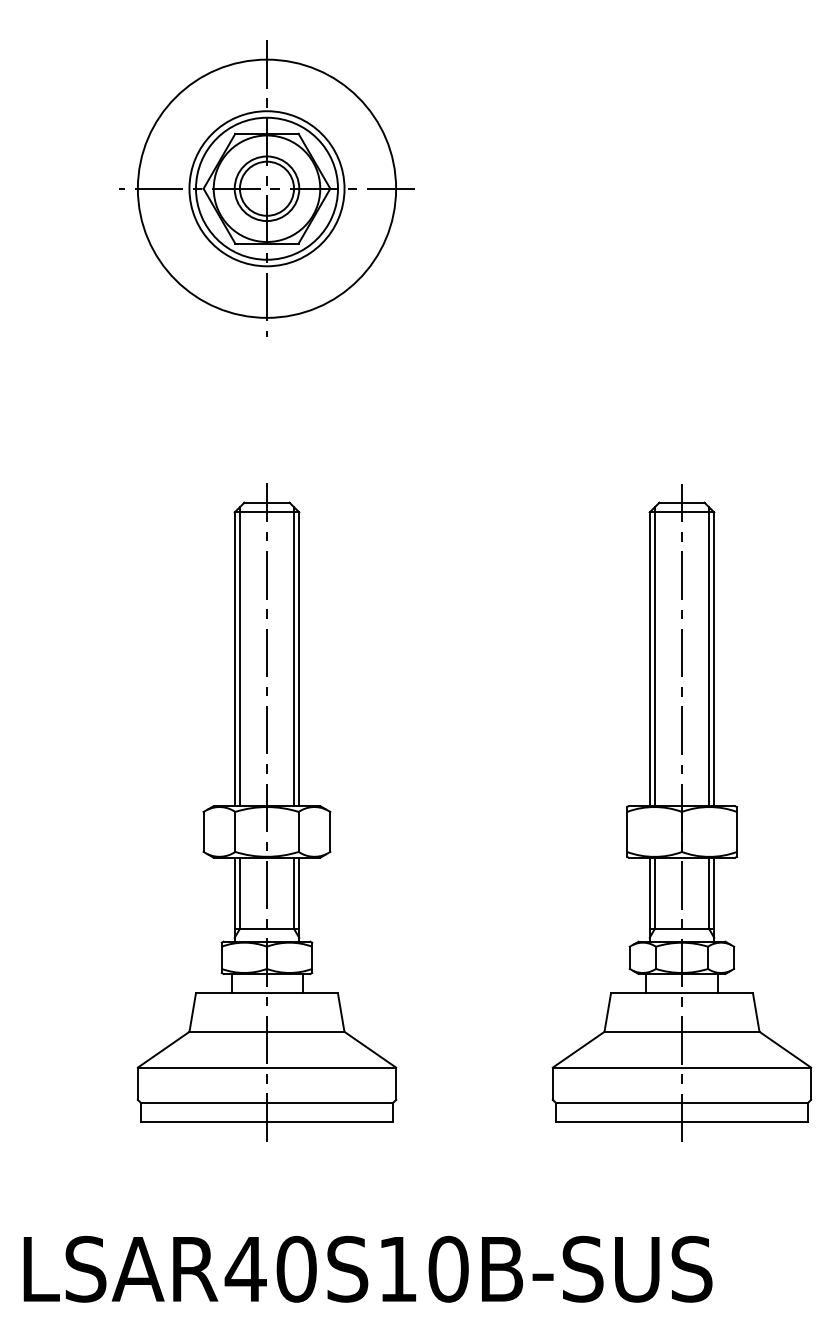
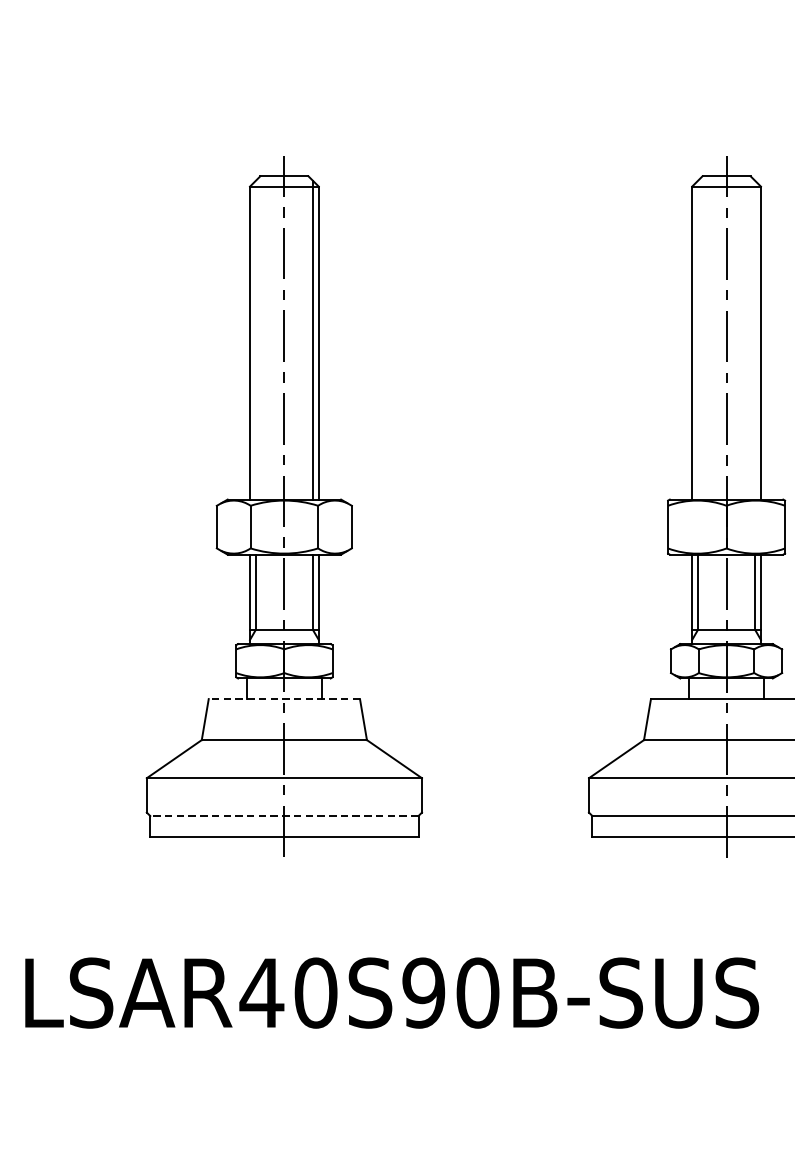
line: (239, 656) -> (255, 340), removed
line: (654, 656) -> (697, 340), removed
line: (709, 656) -> (755, 340), removed
line: (266, 993) -> (283, 699), solid -> dashed
line: (267, 1103) -> (284, 816), solid -> dashed
text: (397, 1268) -> (423, 992), LSAR40S10B-SUS -> LSAR40S90B-SUS

